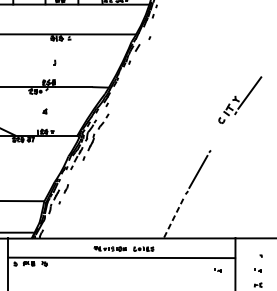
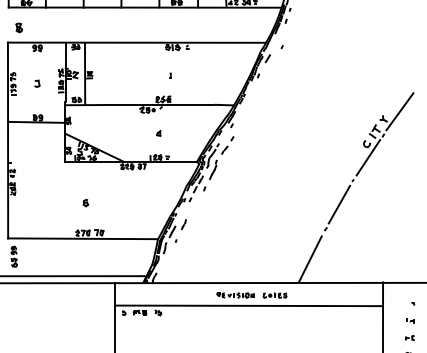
line: (223, 131) -> (368, 157), added
line: (173, 218) -> (310, 259), dashed -> solid
part: (218, 270) -> (362, 320), removed

